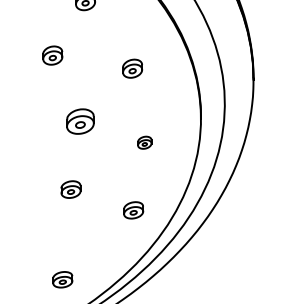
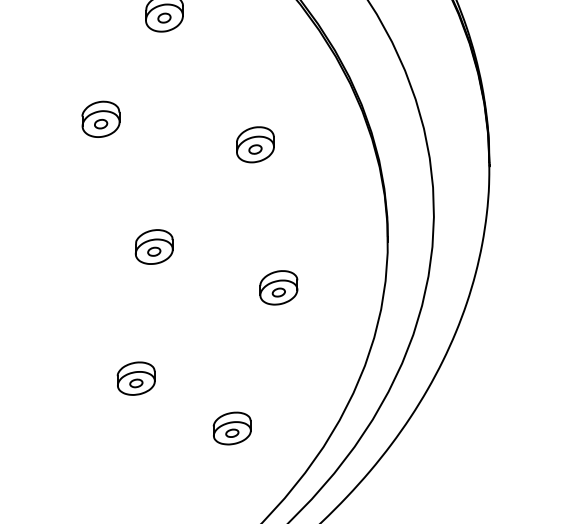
part: (79, 121) -> (152, 246), size x0.71
part: (144, 142) -> (278, 287), size x1.43
part: (133, 210) -> (232, 428), moved

